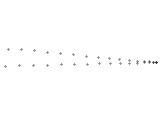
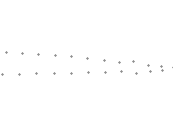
part: (98, 60) -> (135, 67), size x1.6

